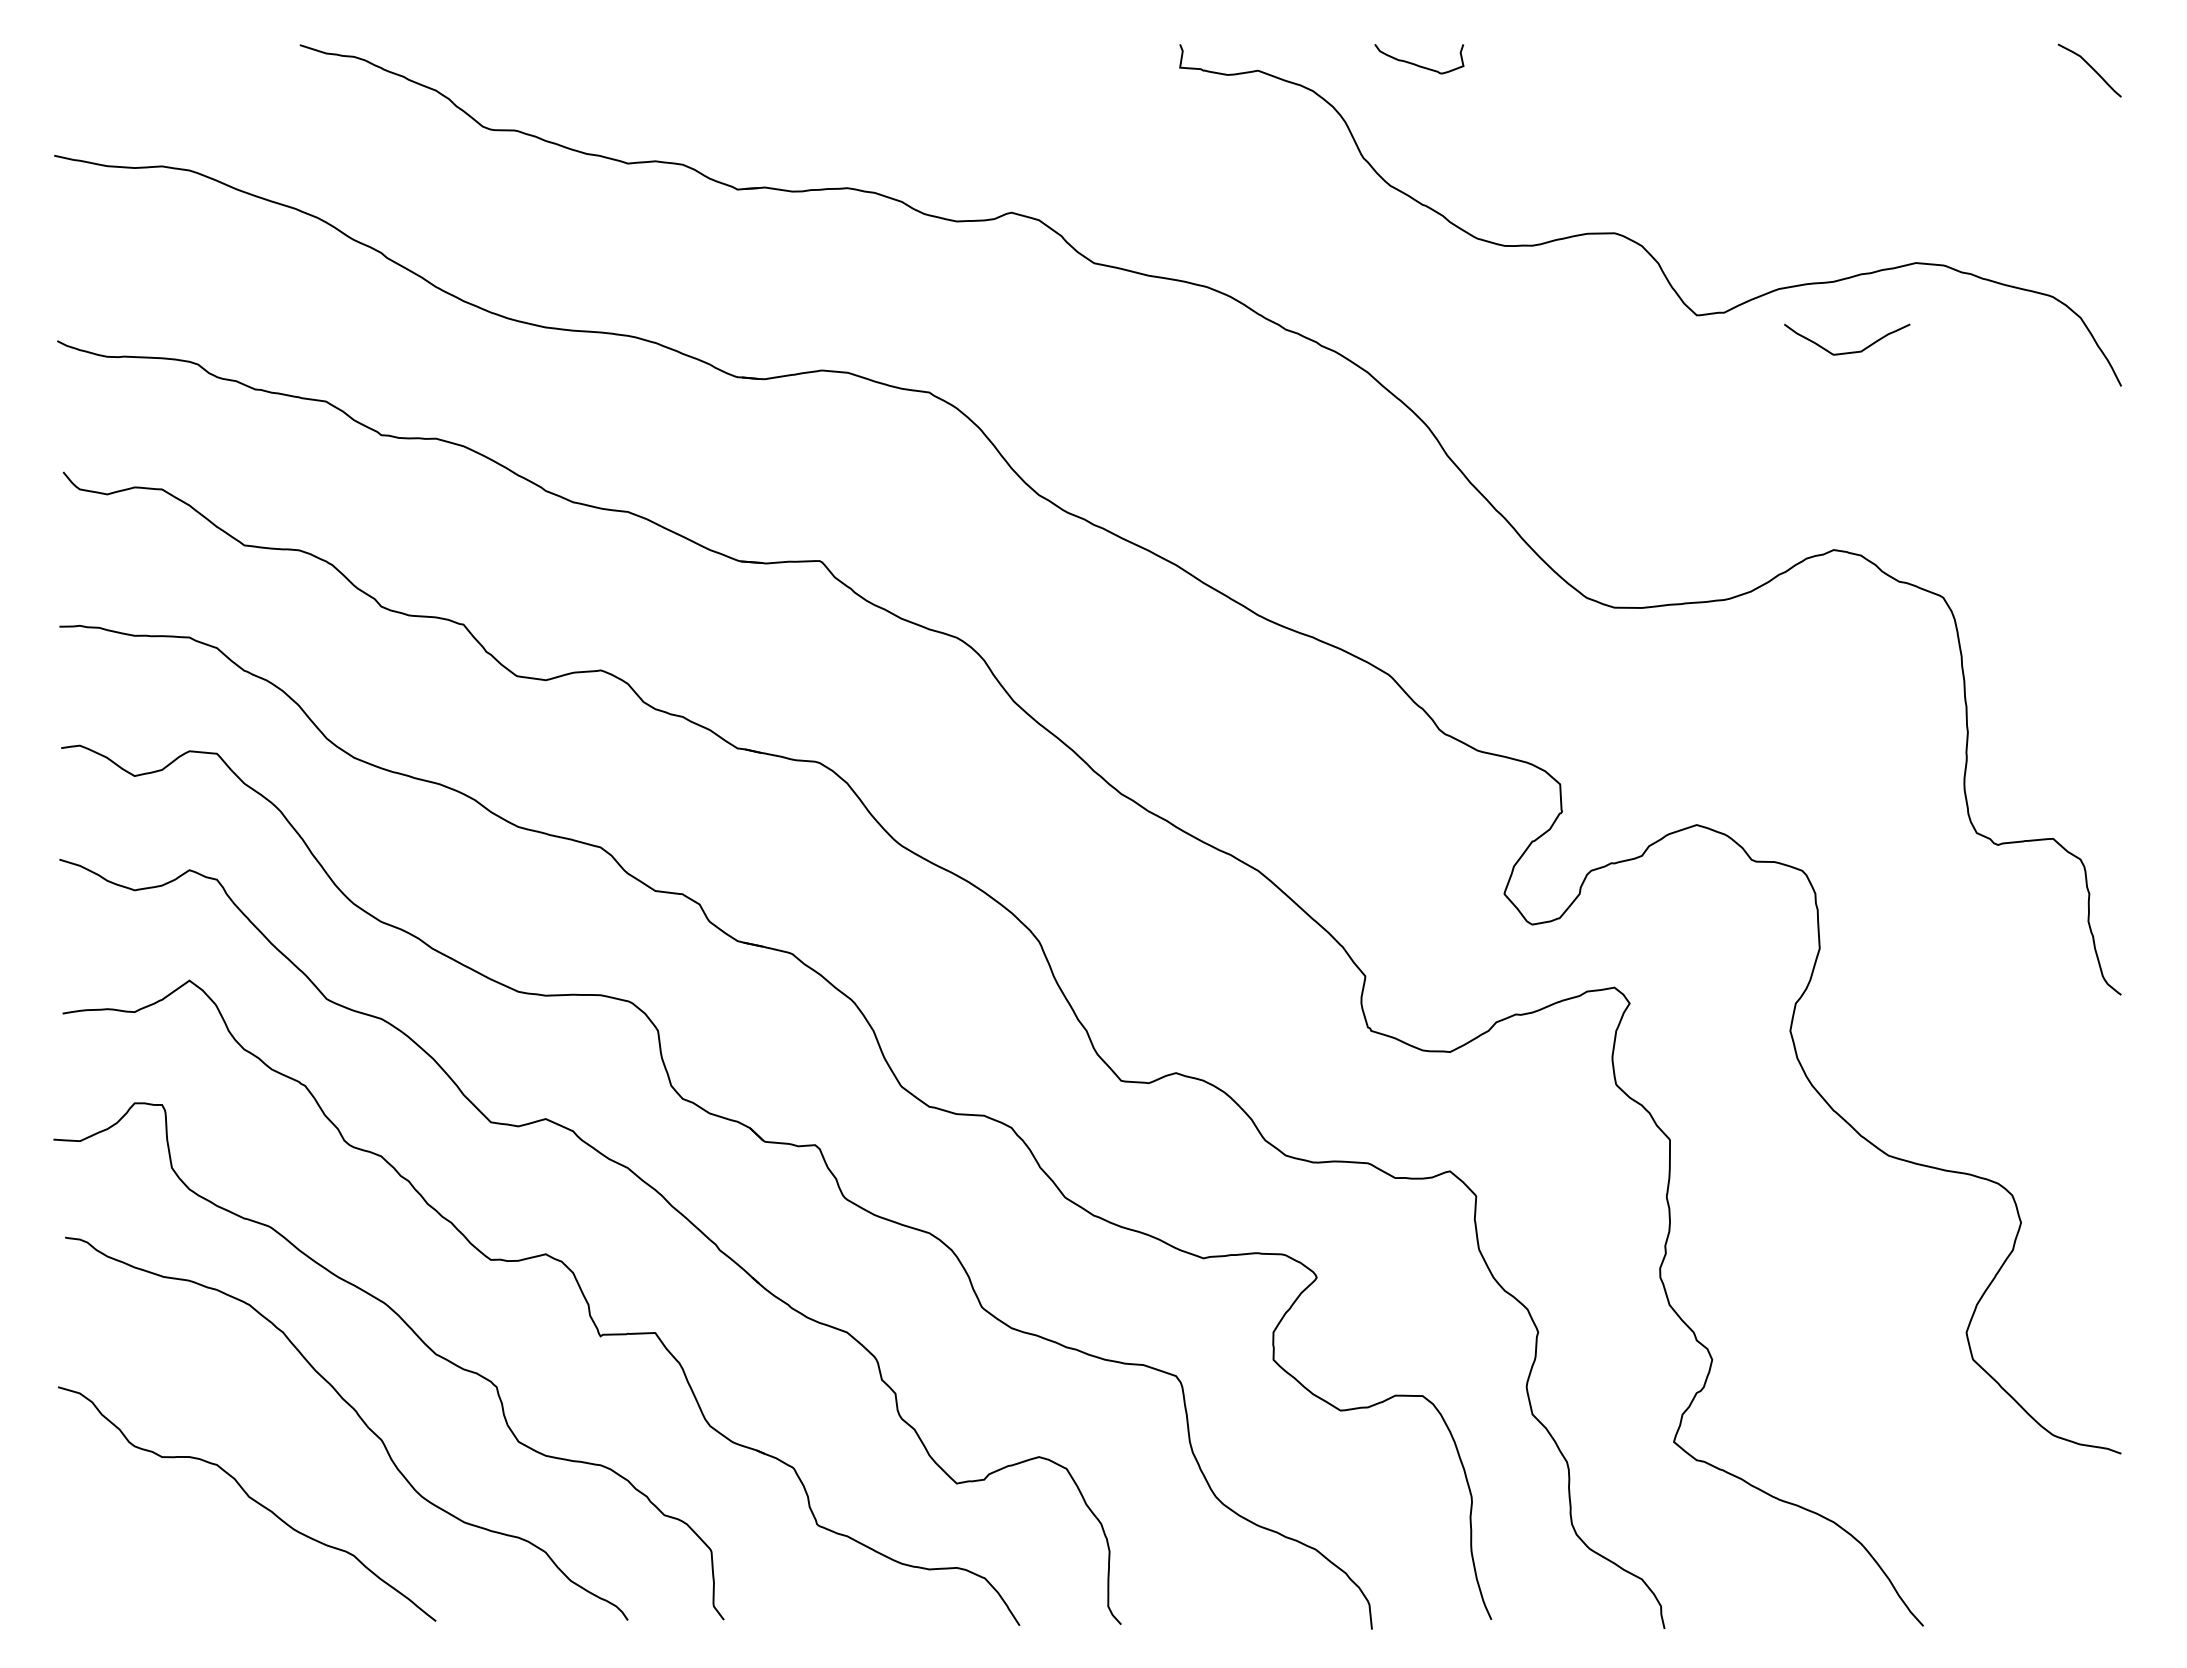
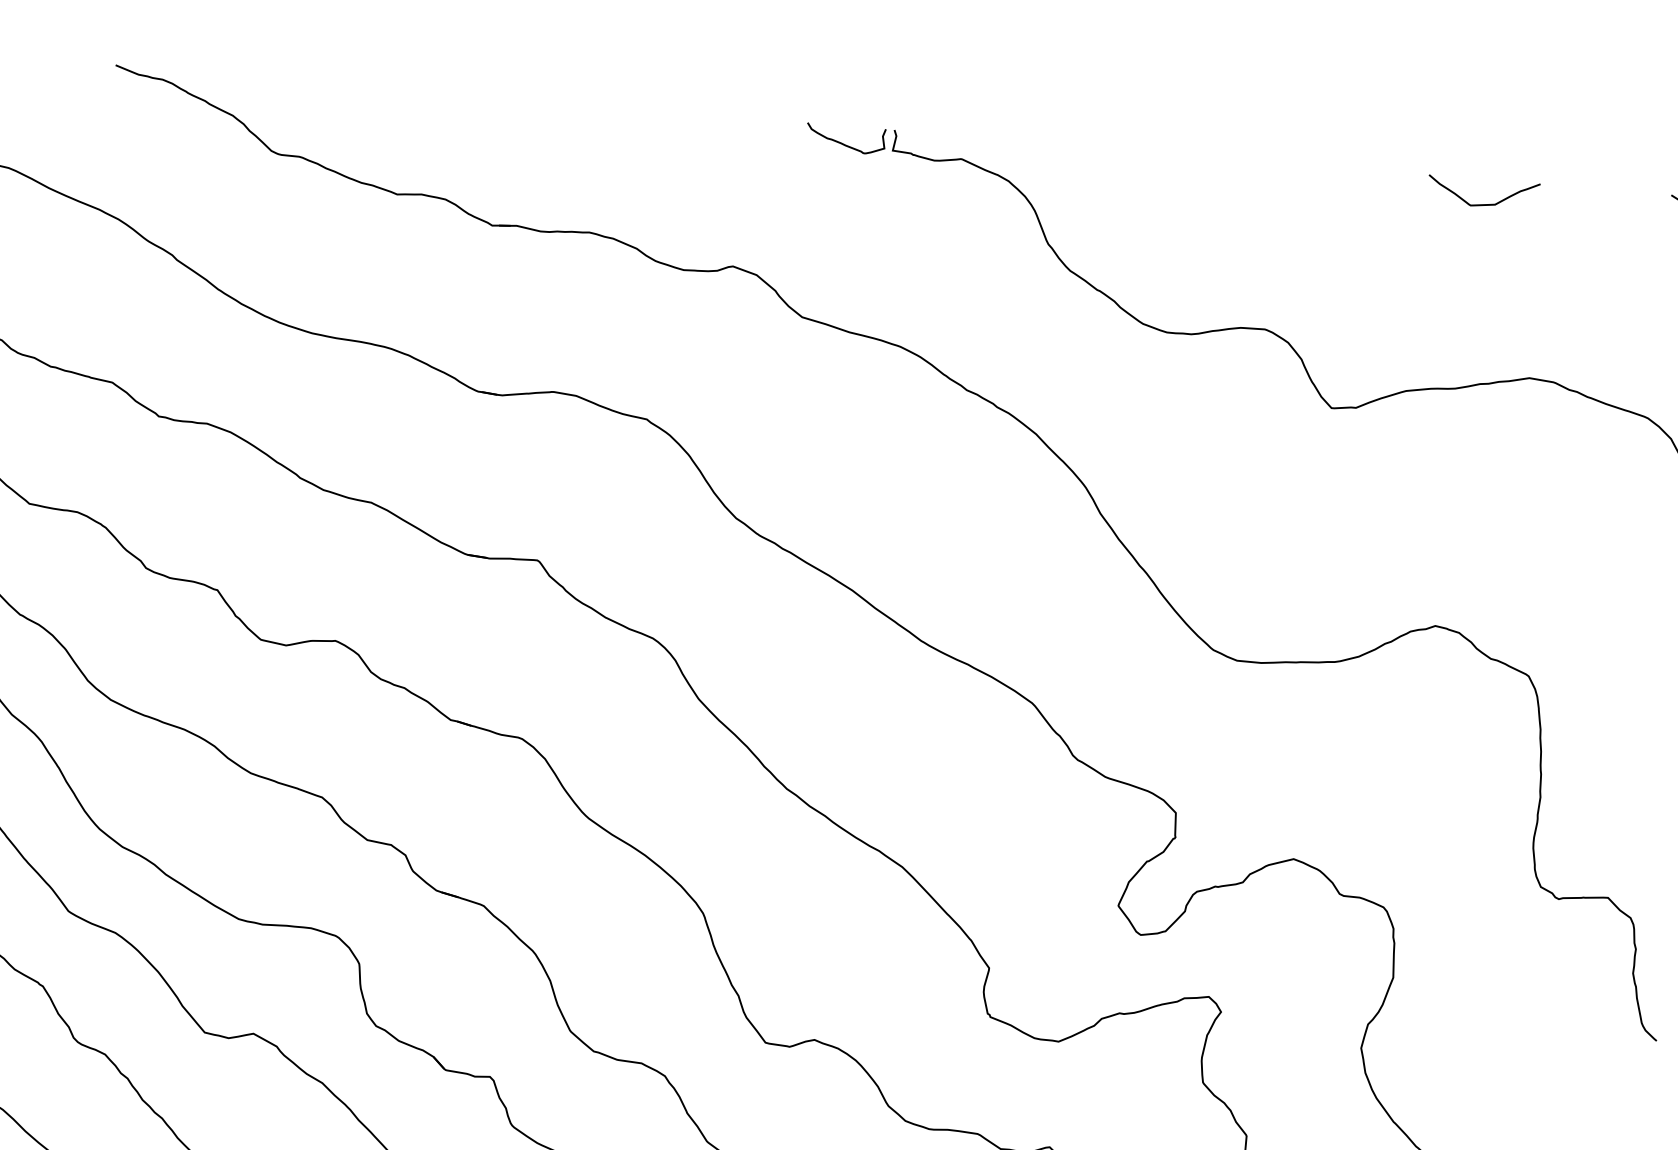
curve: (1417, 64) -> (843, 143), moved
curve: (1851, 351) -> (1486, 203), moved

